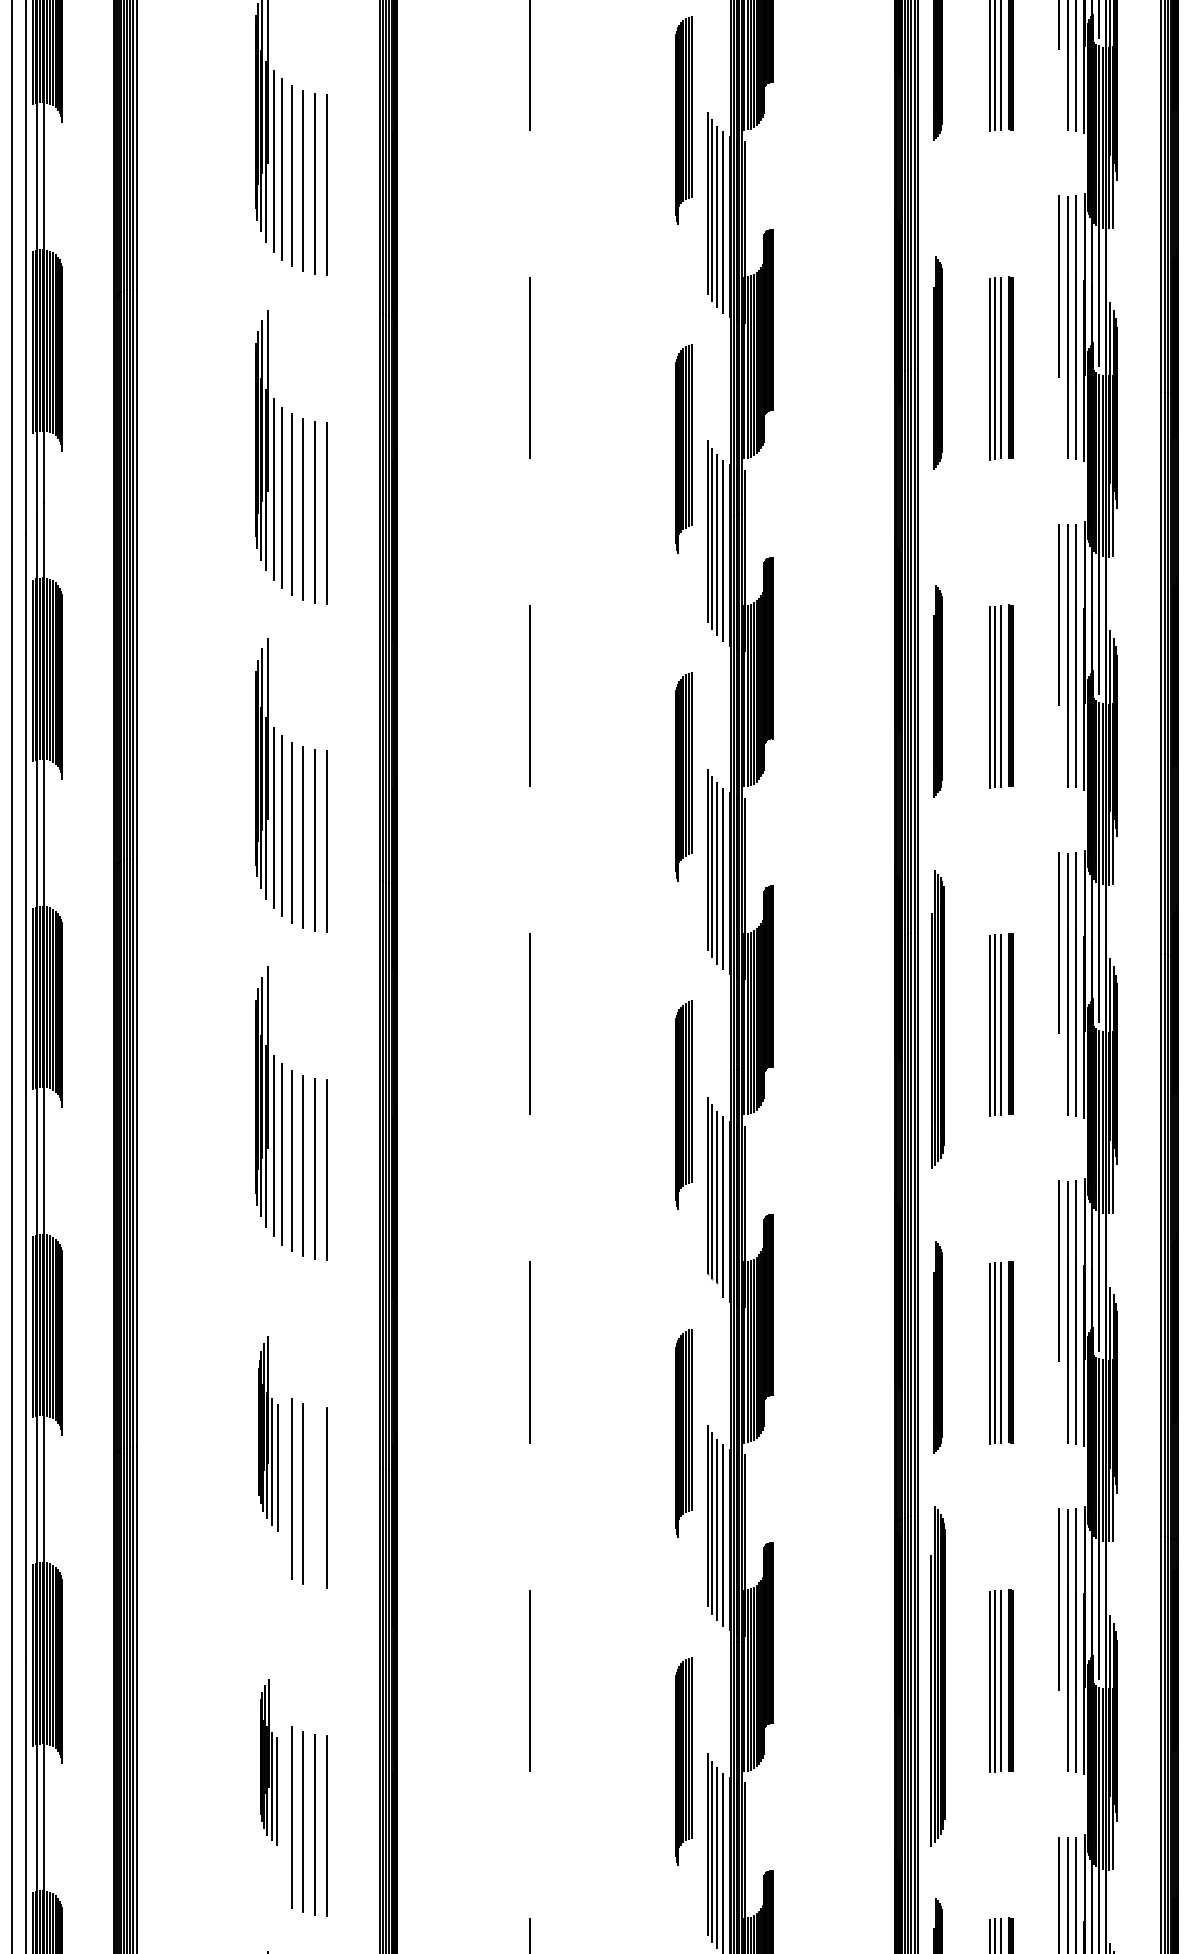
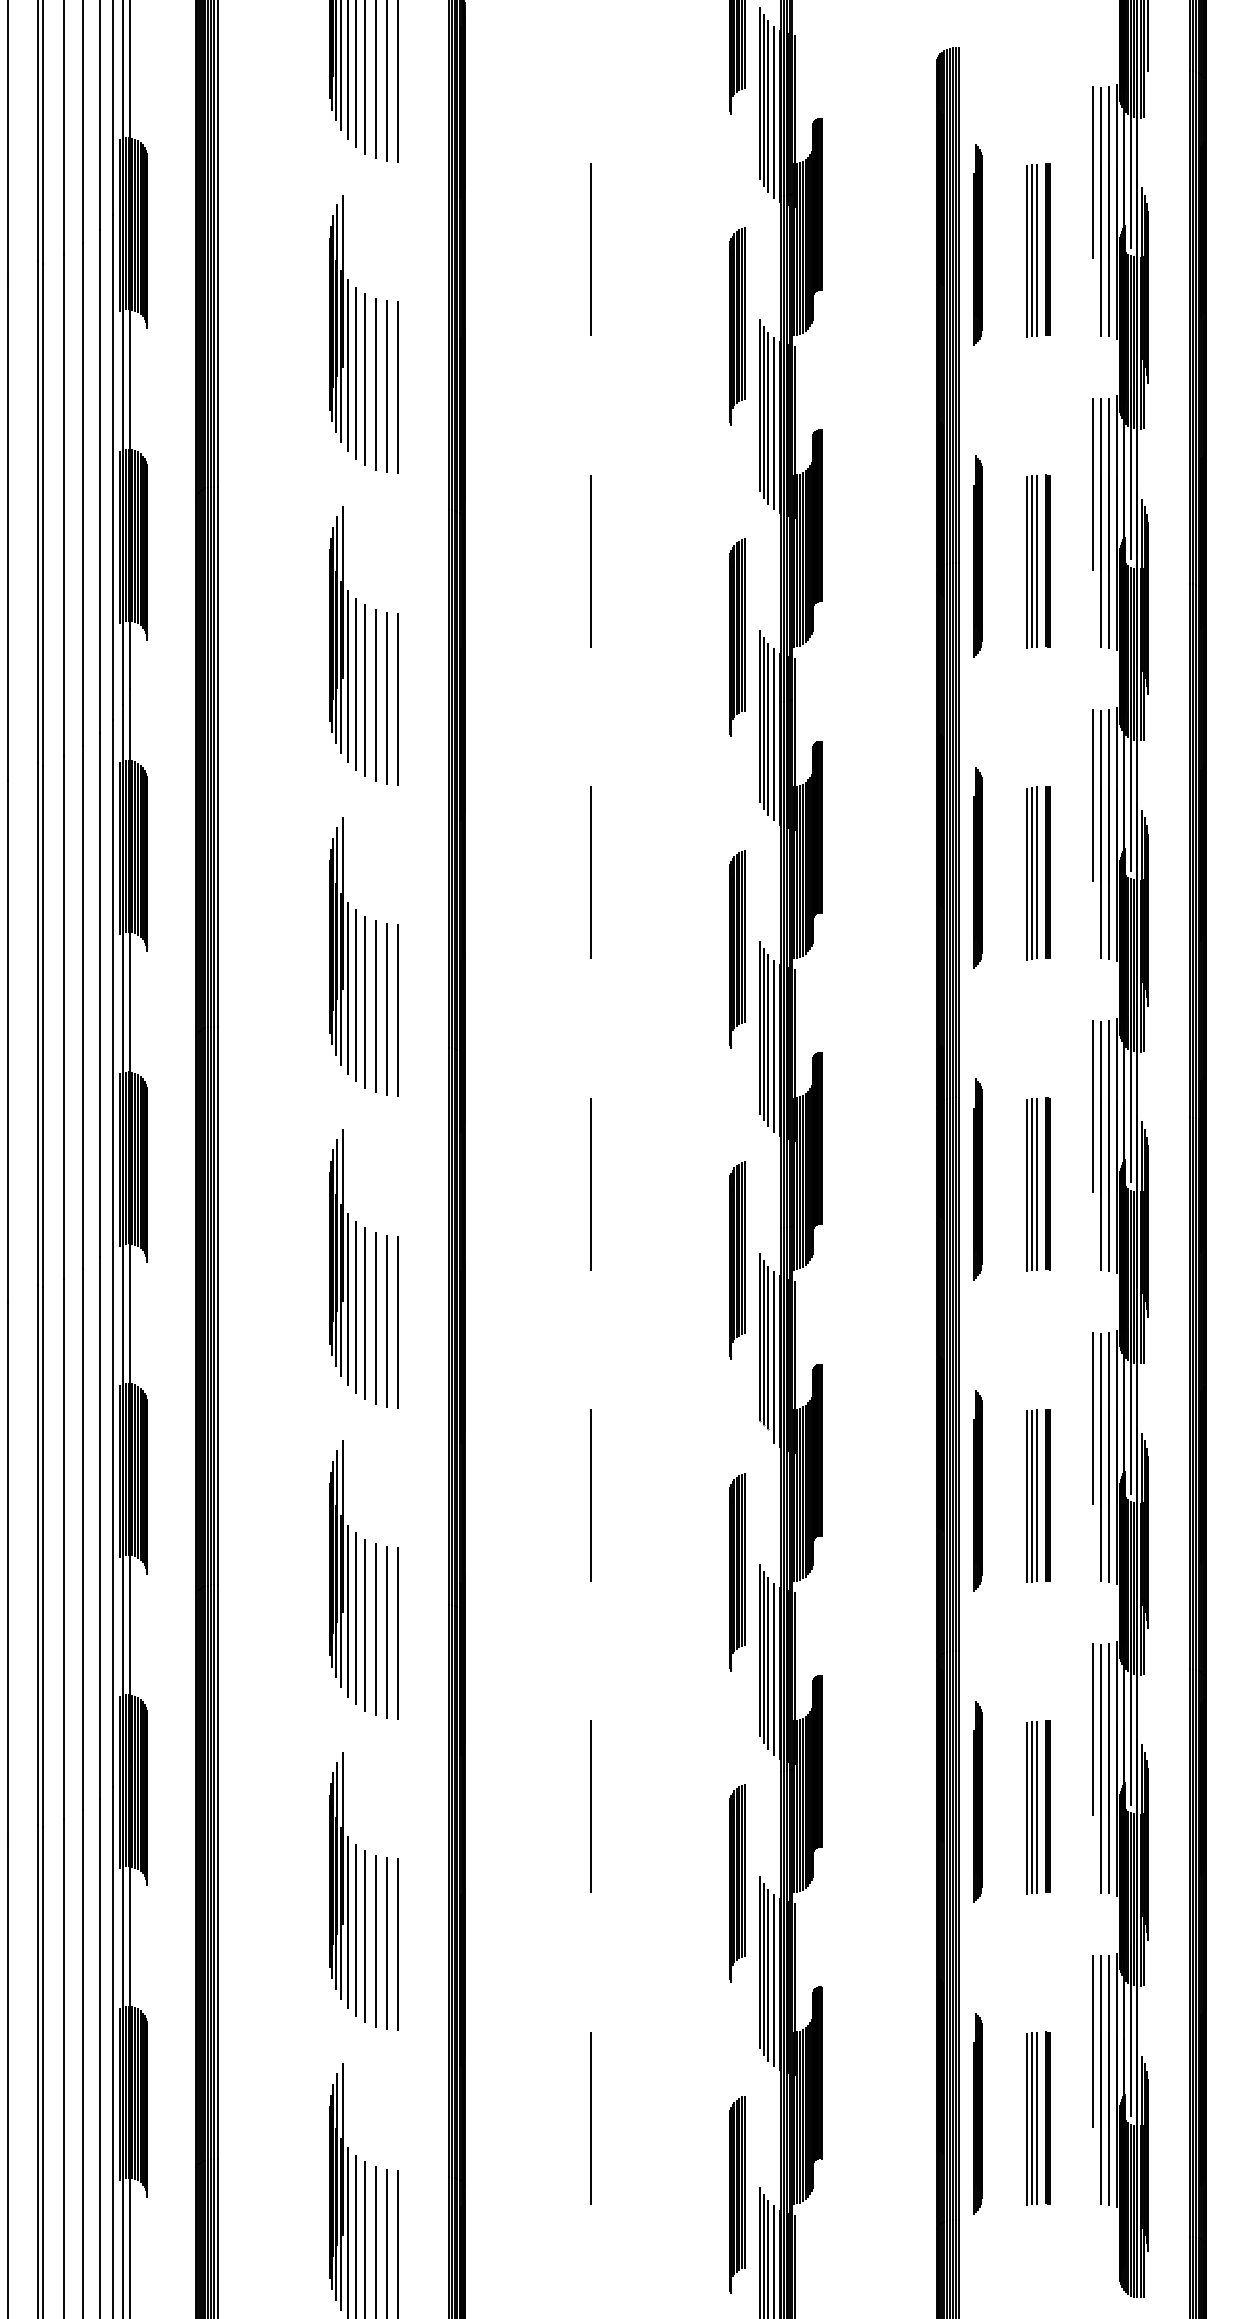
part: (937, 1019) -> (977, 1179), size x0.71
part: (268, 1433) -> (342, 1572), size x1.43
line: (314, 1496) -> (386, 1632), added
part: (937, 1675) -> (977, 1801), size x0.62
part: (268, 1762) -> (342, 1884), size x1.67

